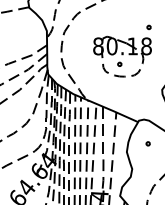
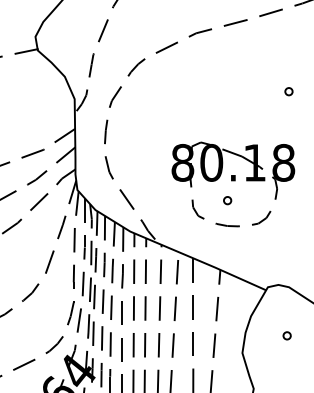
part: (122, 56) -> (233, 184), moved

